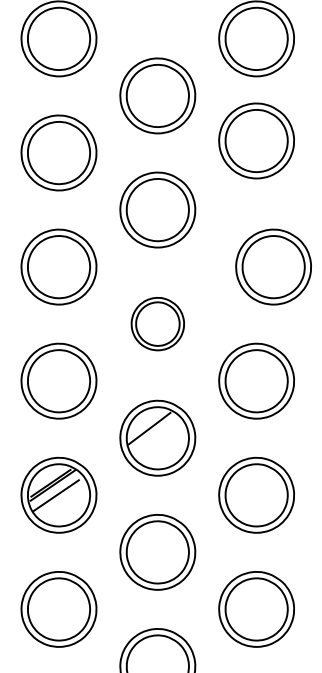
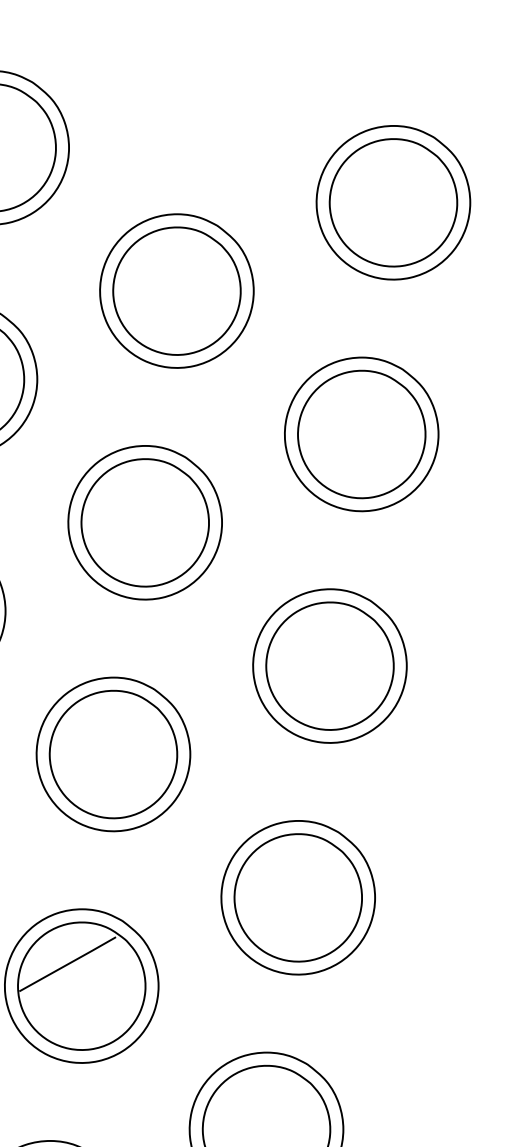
part: (256, 140) -> (361, 433), moved
part: (273, 266) -> (329, 664), moved
part: (157, 323) -> (113, 753), size x1.43

